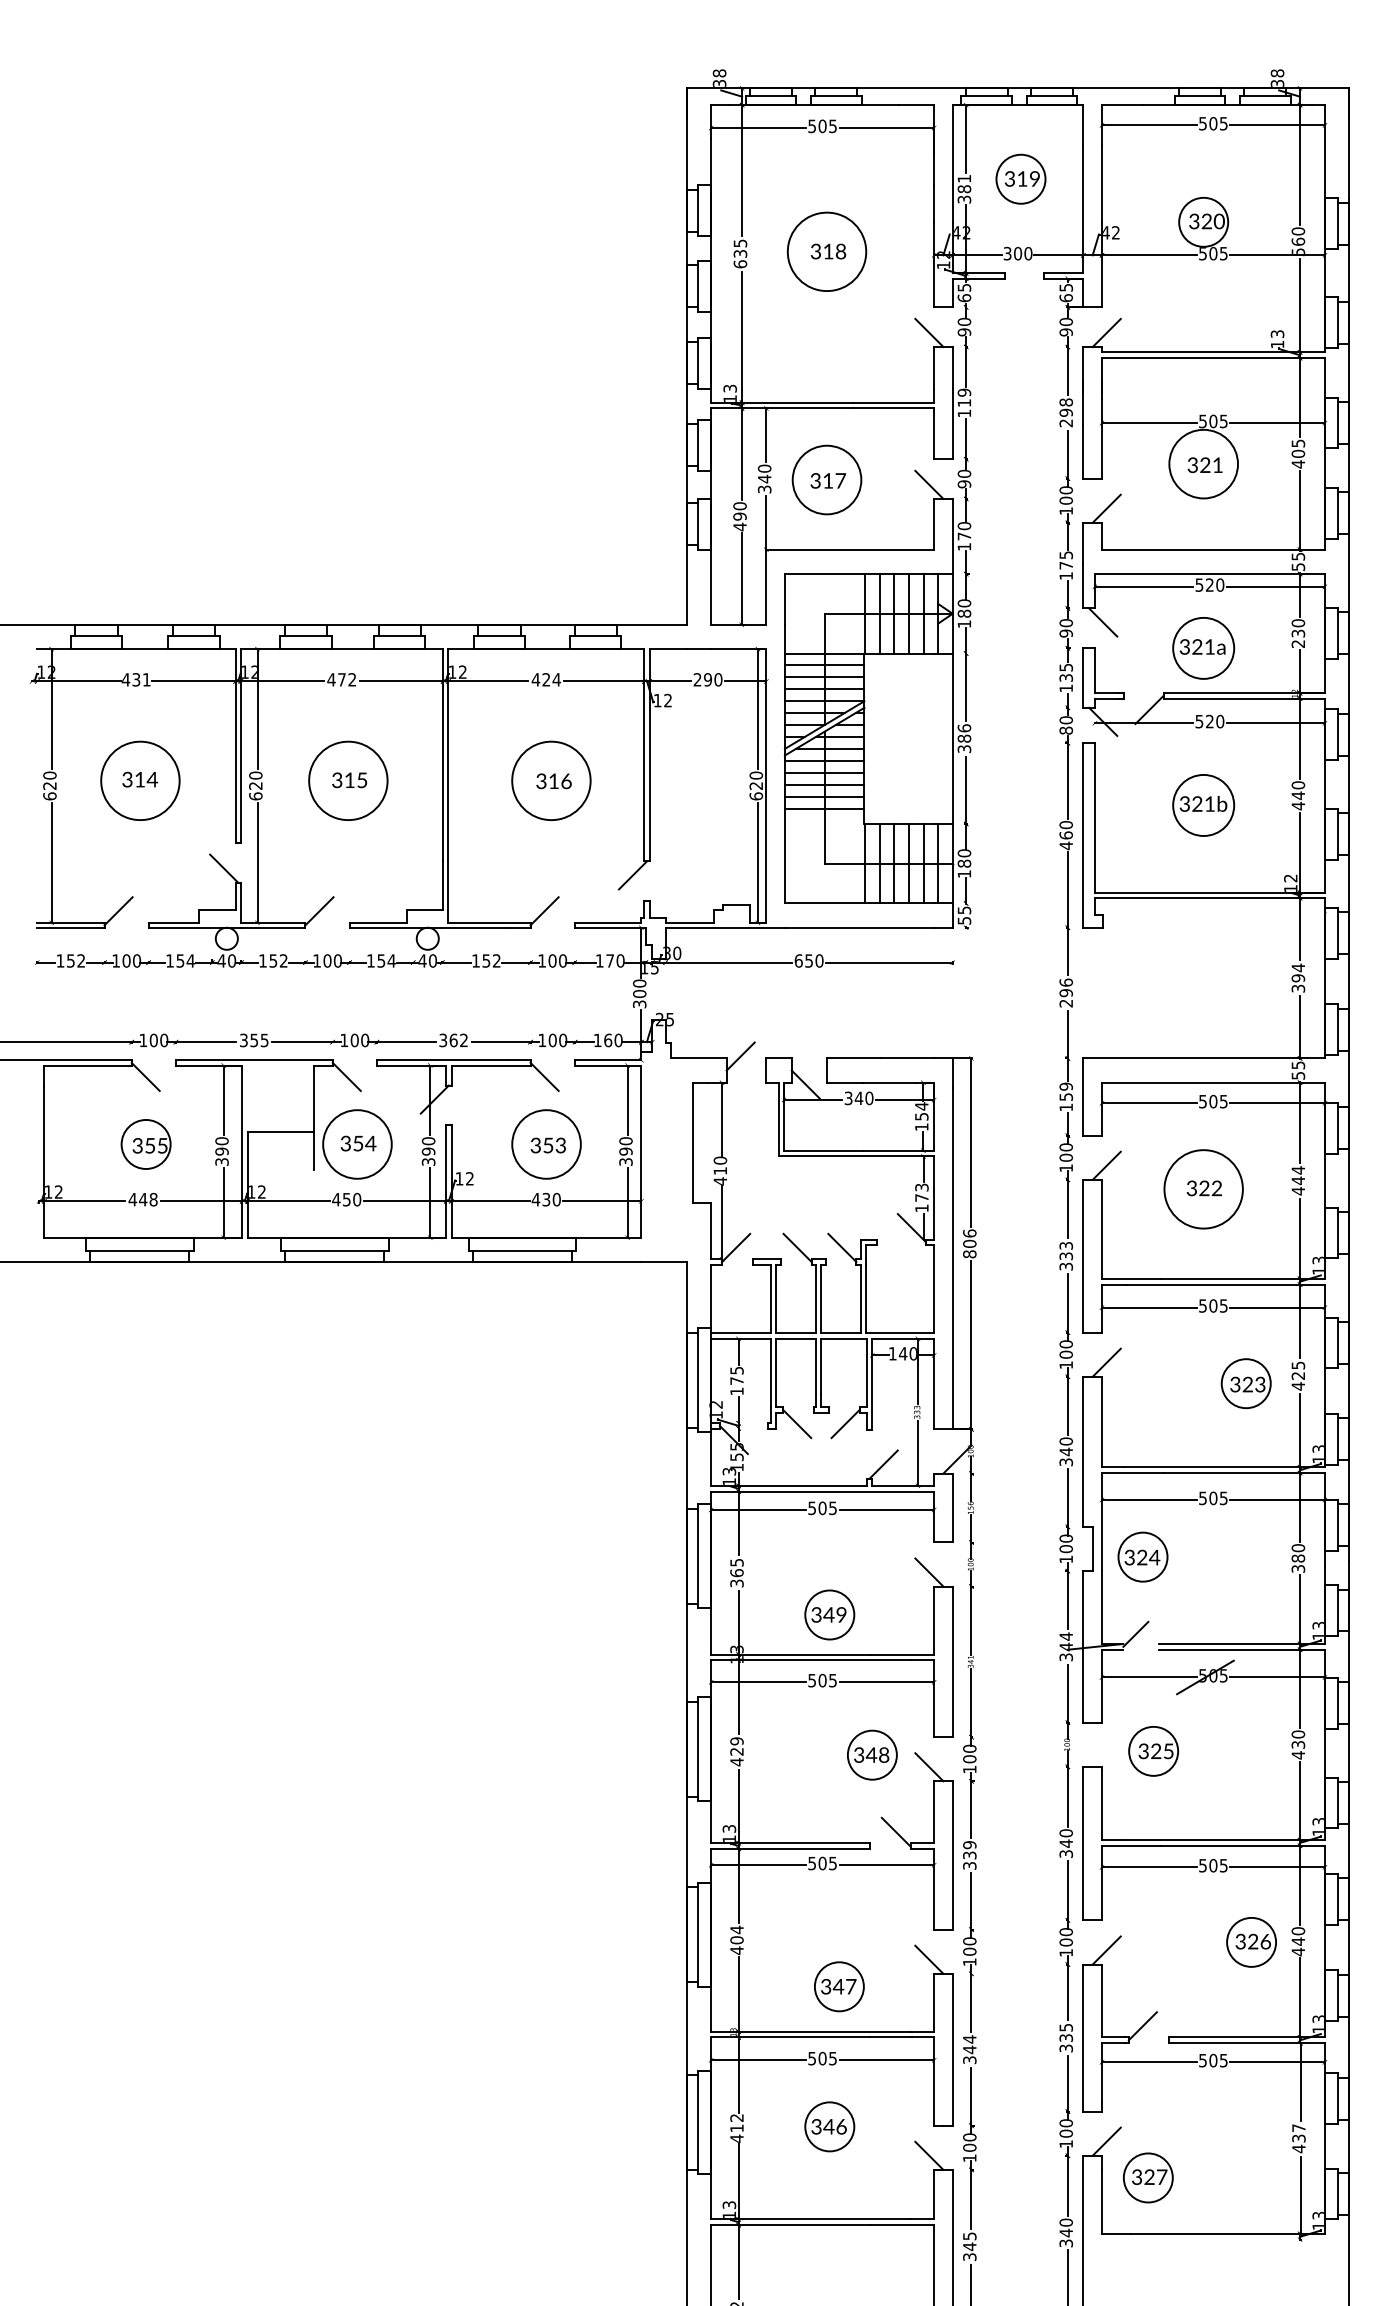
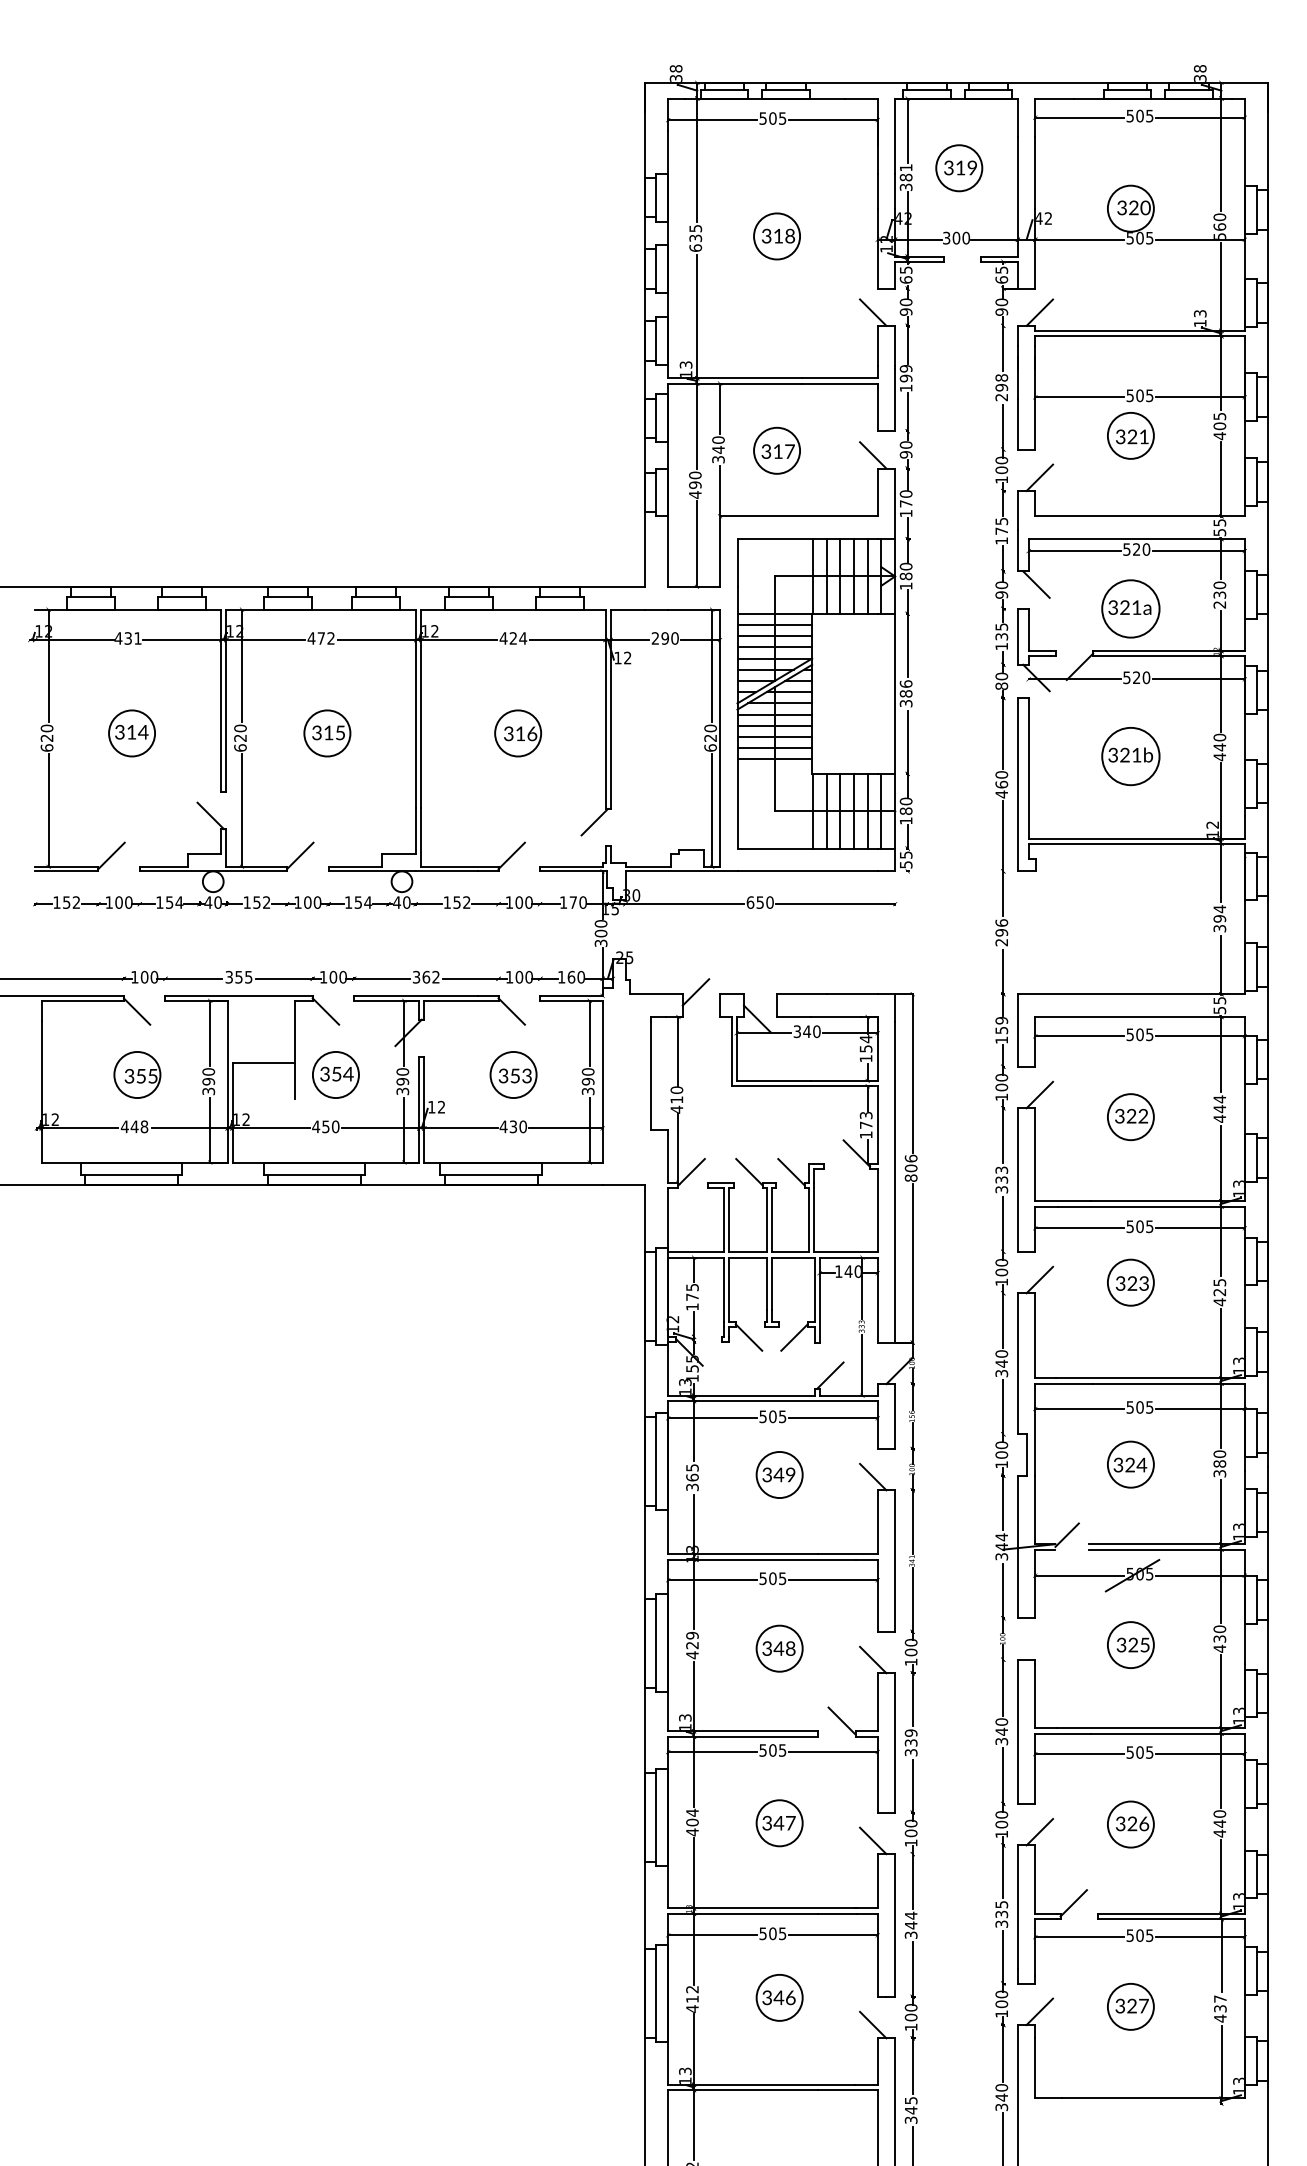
circle: (827, 251) -> (777, 236), size x0.62
text: (963, 403) -> (905, 378), 119 -> 199
circle: (1203, 463) -> (1130, 435), size x0.71
circle: (827, 479) -> (777, 450), size x0.71
circle: (140, 780) -> (132, 733), size x0.62
circle: (348, 780) -> (327, 733), size x0.62
circle: (551, 780) -> (518, 733), size x0.62
circle: (356, 1143) -> (335, 1074), size x0.71
circle: (546, 1143) -> (513, 1074), size x0.71
circle: (1203, 1189) -> (1130, 1117), size x0.62
part: (1245, 1383) -> (1130, 1282), moved
part: (1142, 1556) -> (1130, 1464), moved
part: (829, 1614) -> (779, 1474), moved
part: (1153, 1750) -> (1130, 1644), moved
part: (872, 1754) -> (779, 1648), moved
part: (1251, 1942) -> (1130, 1824), moved
part: (839, 1987) -> (779, 1823), moved
part: (1147, 2177) -> (1130, 2006), moved

